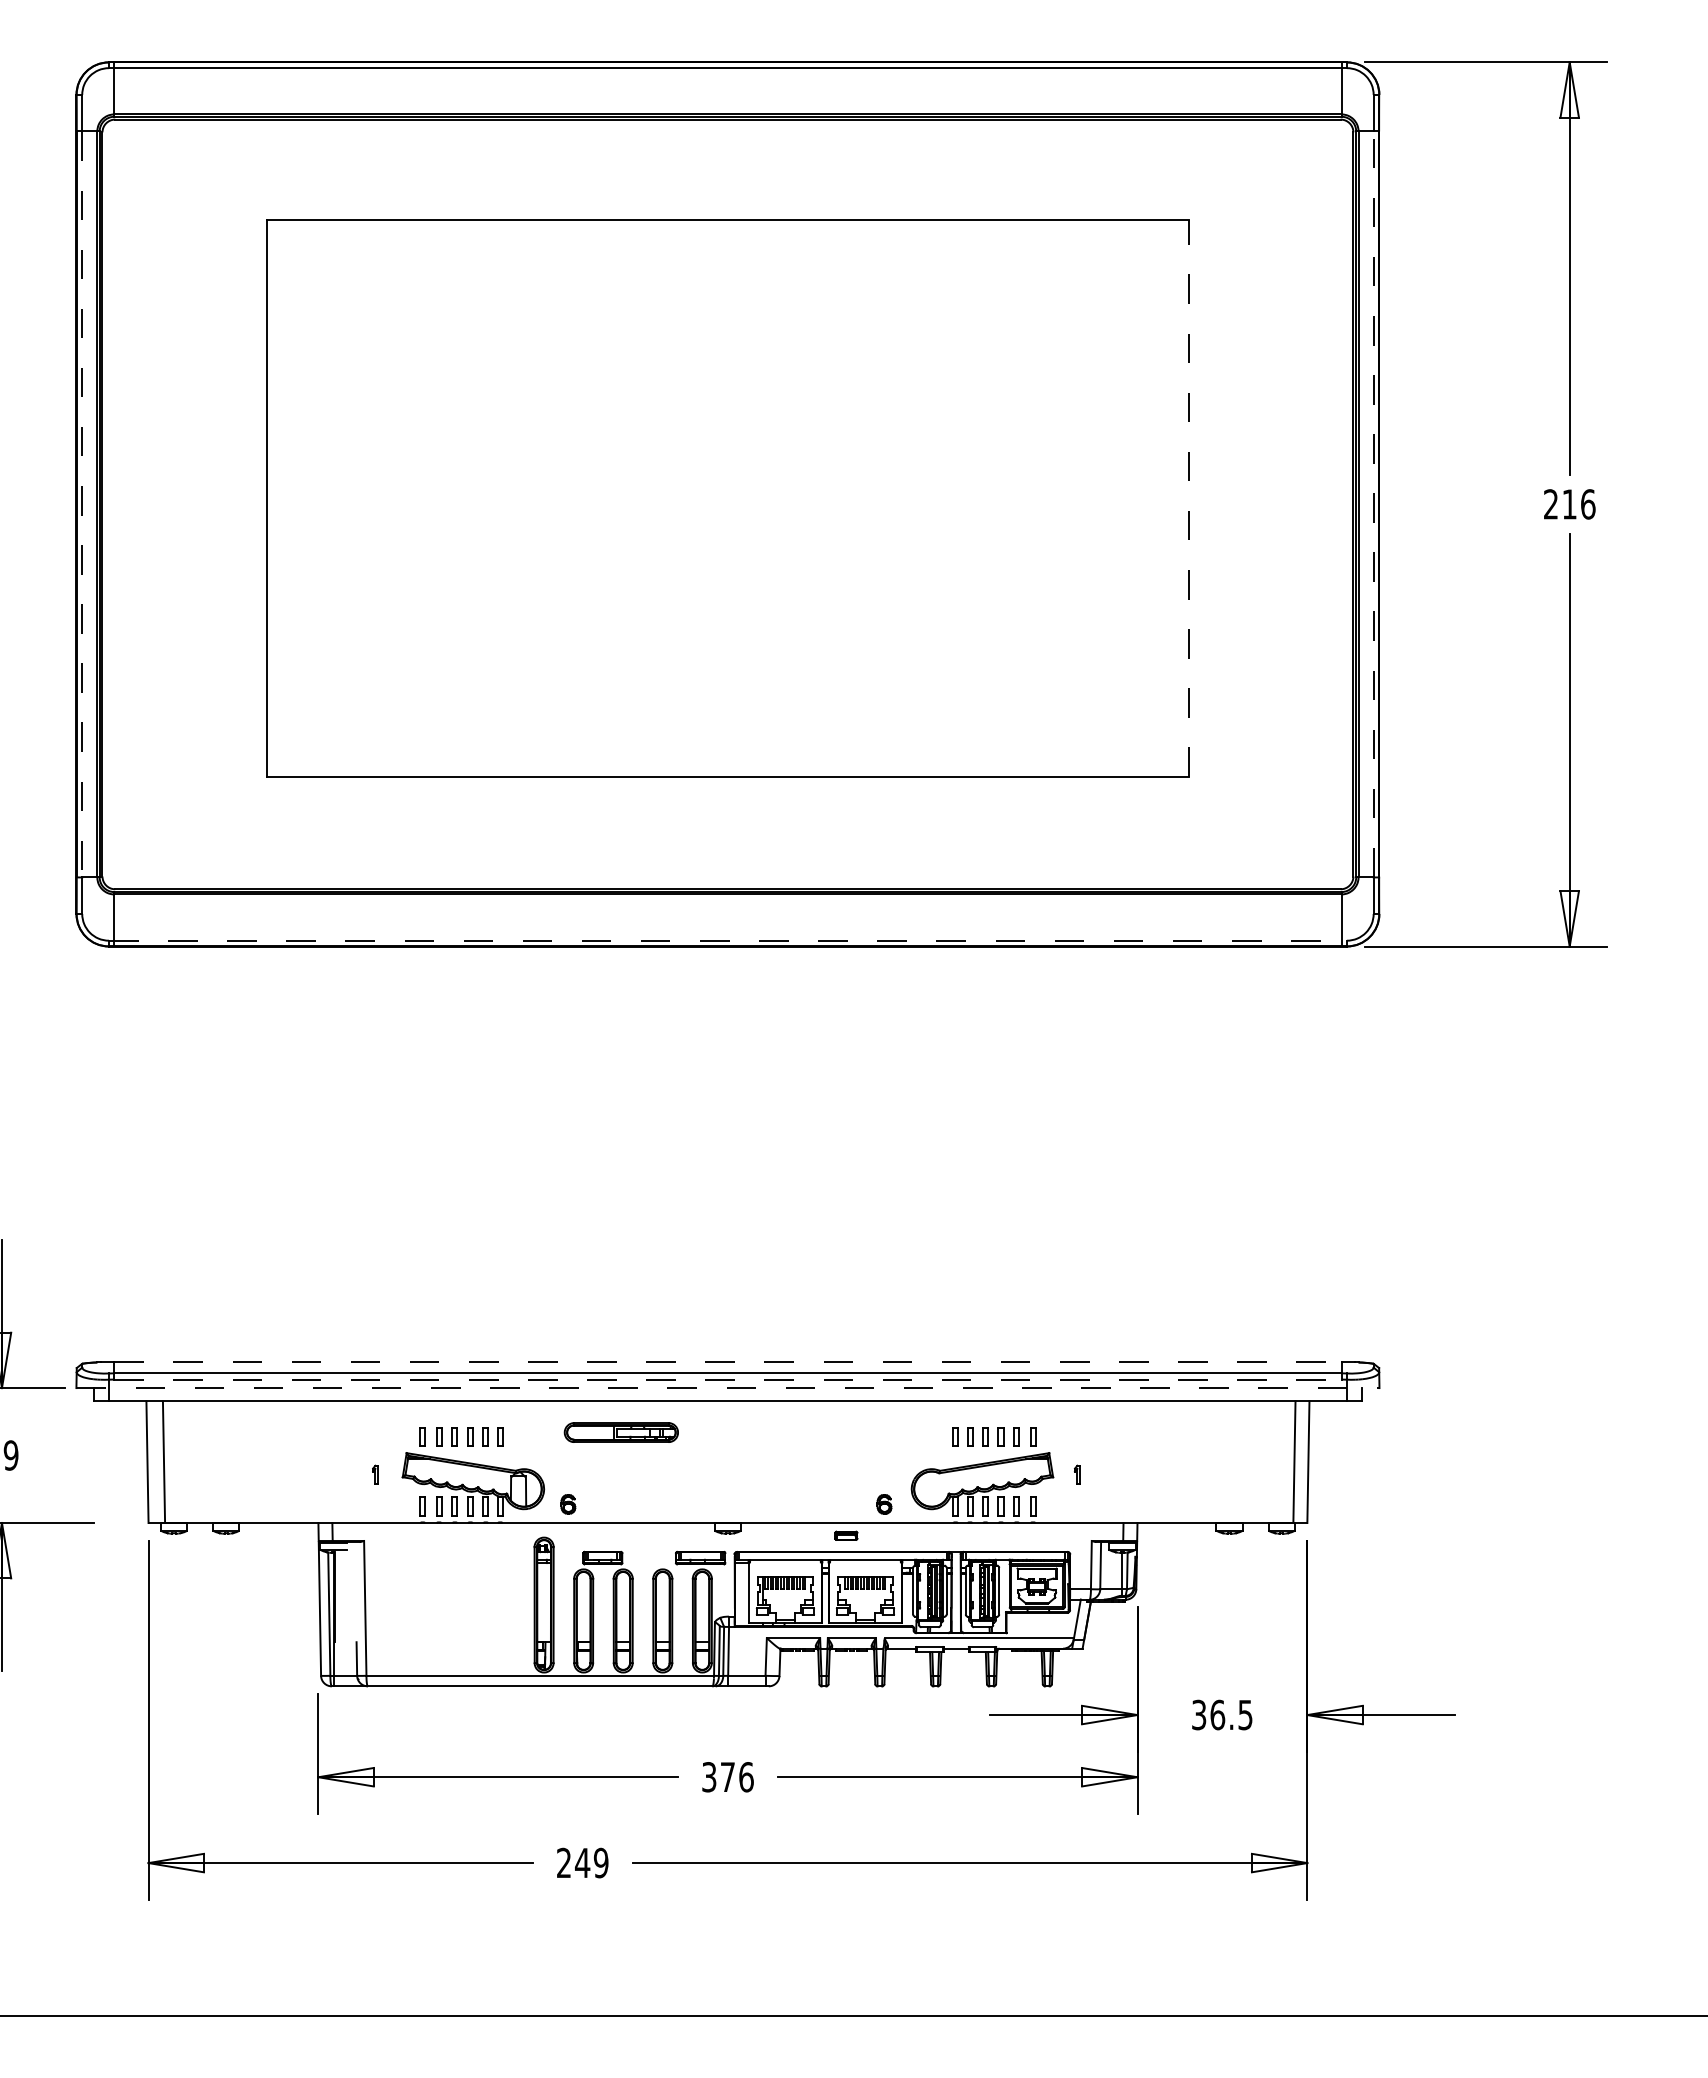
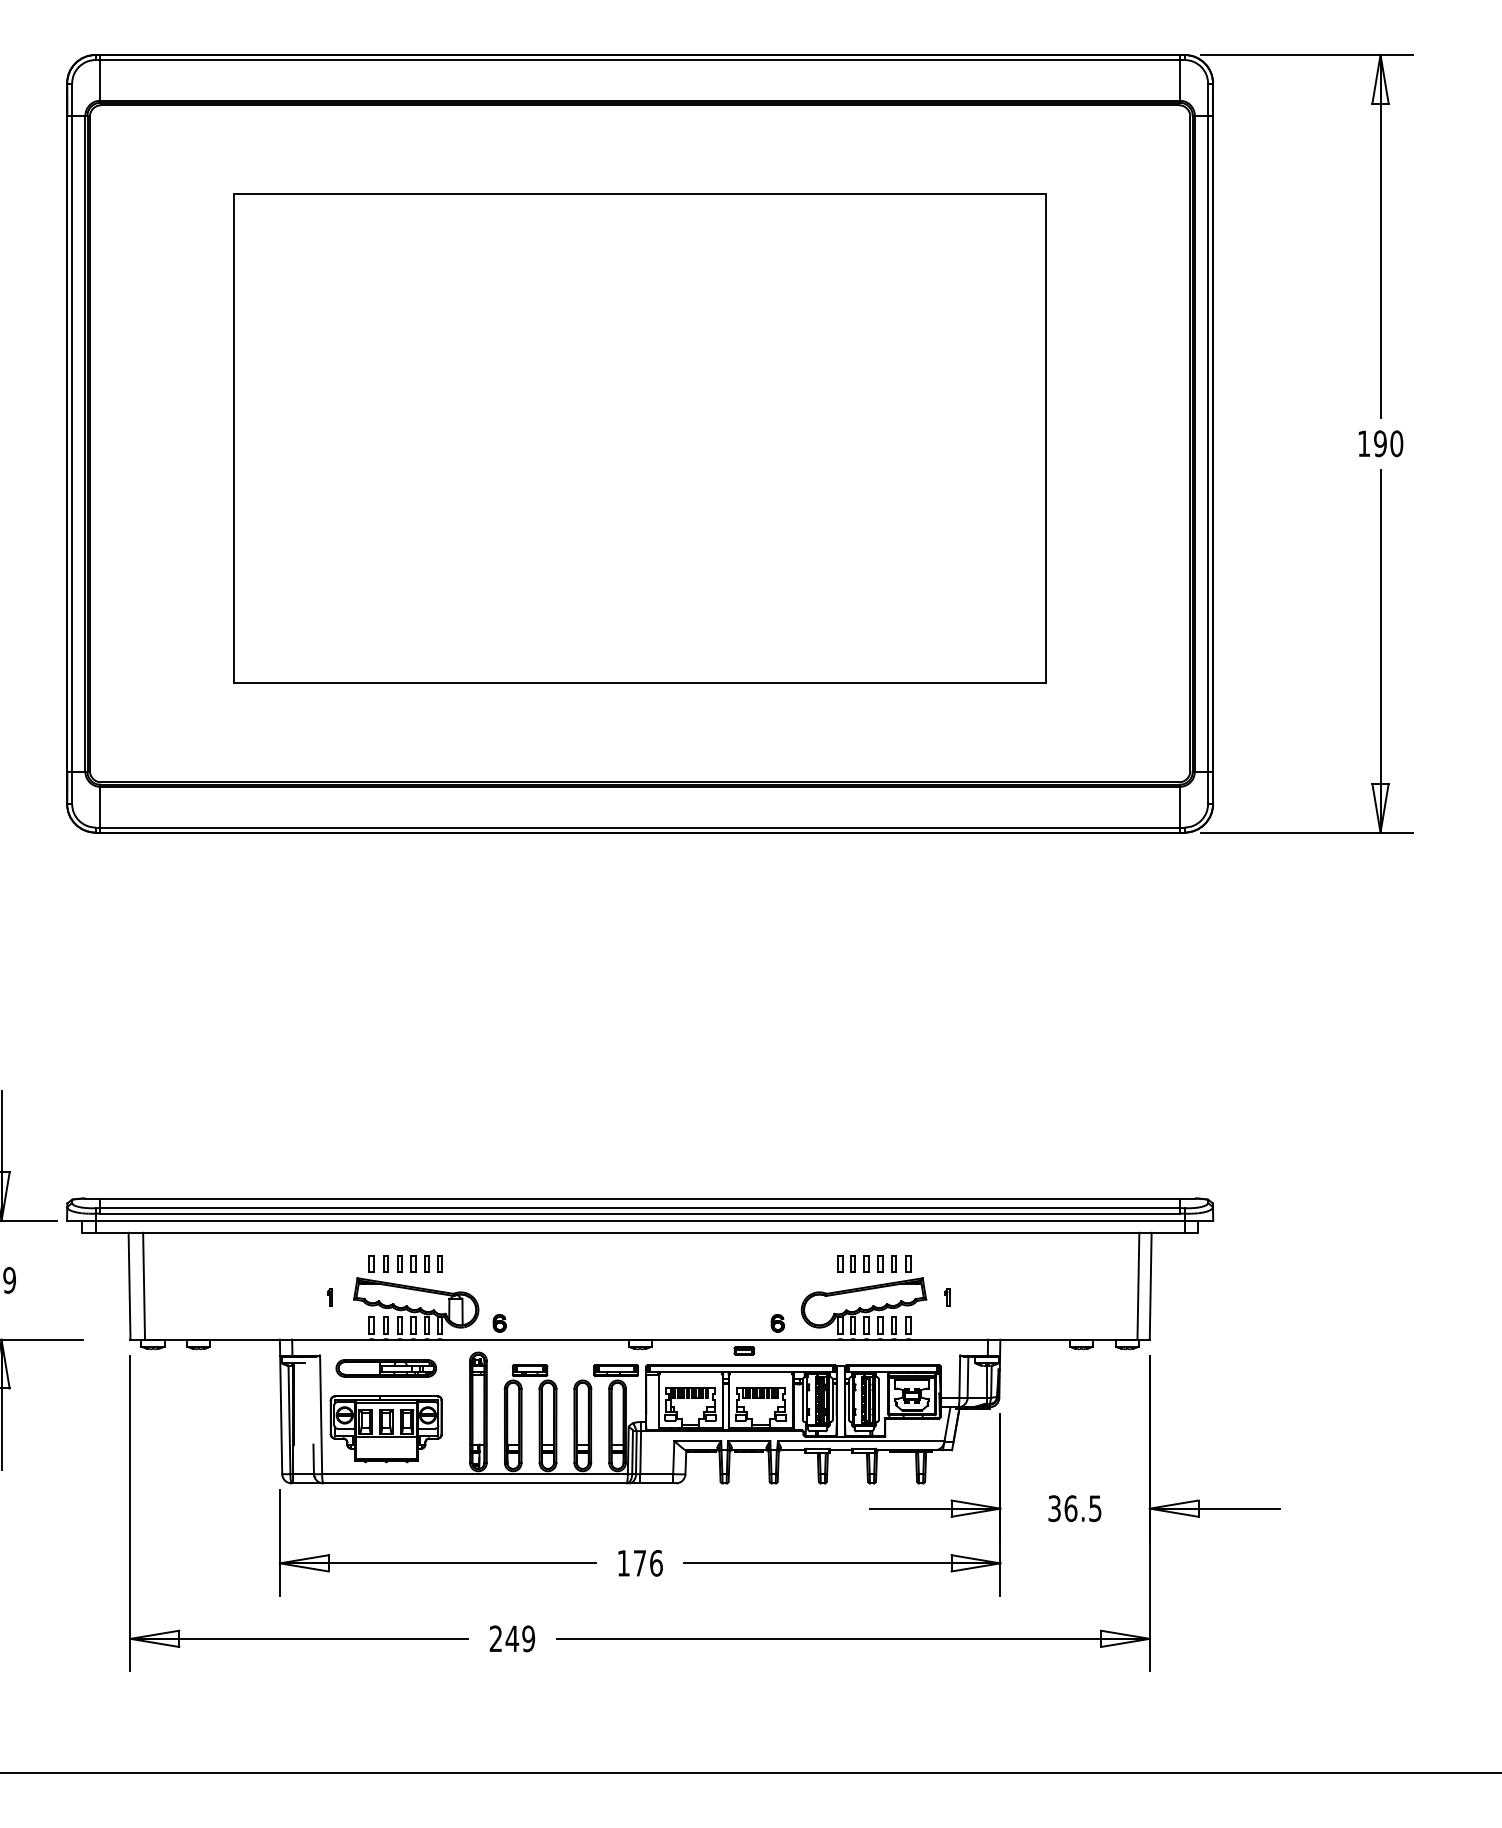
line: (1189, 498) -> (1046, 438), dashed -> solid
line: (1373, 503) -> (1207, 442), dashed -> solid
line: (82, 504) -> (72, 443), dashed -> solid
text: (1569, 504) -> (1380, 443), 216 -> 190
line: (727, 940) -> (639, 827), dashed -> solid
line: (727, 1362) -> (639, 1198), dashed -> solid
line: (727, 1379) -> (639, 1213), dashed -> solid
line: (727, 1388) -> (639, 1221), dashed -> solid
part: (620, 1432) -> (385, 1368), moved
part: (439, 1624) -> (386, 1429), added
text: (709, 1777) -> (623, 1563), 376 -> 176

